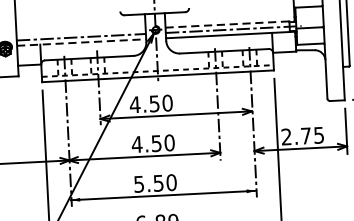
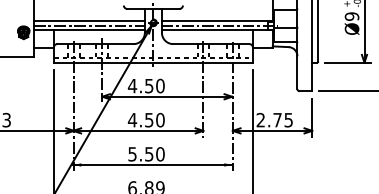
line: (230, 24) -> (217, 21), dashed -> solid
line: (81, 32) -> (89, 21), added
line: (81, 42) -> (89, 30), dashed -> solid

